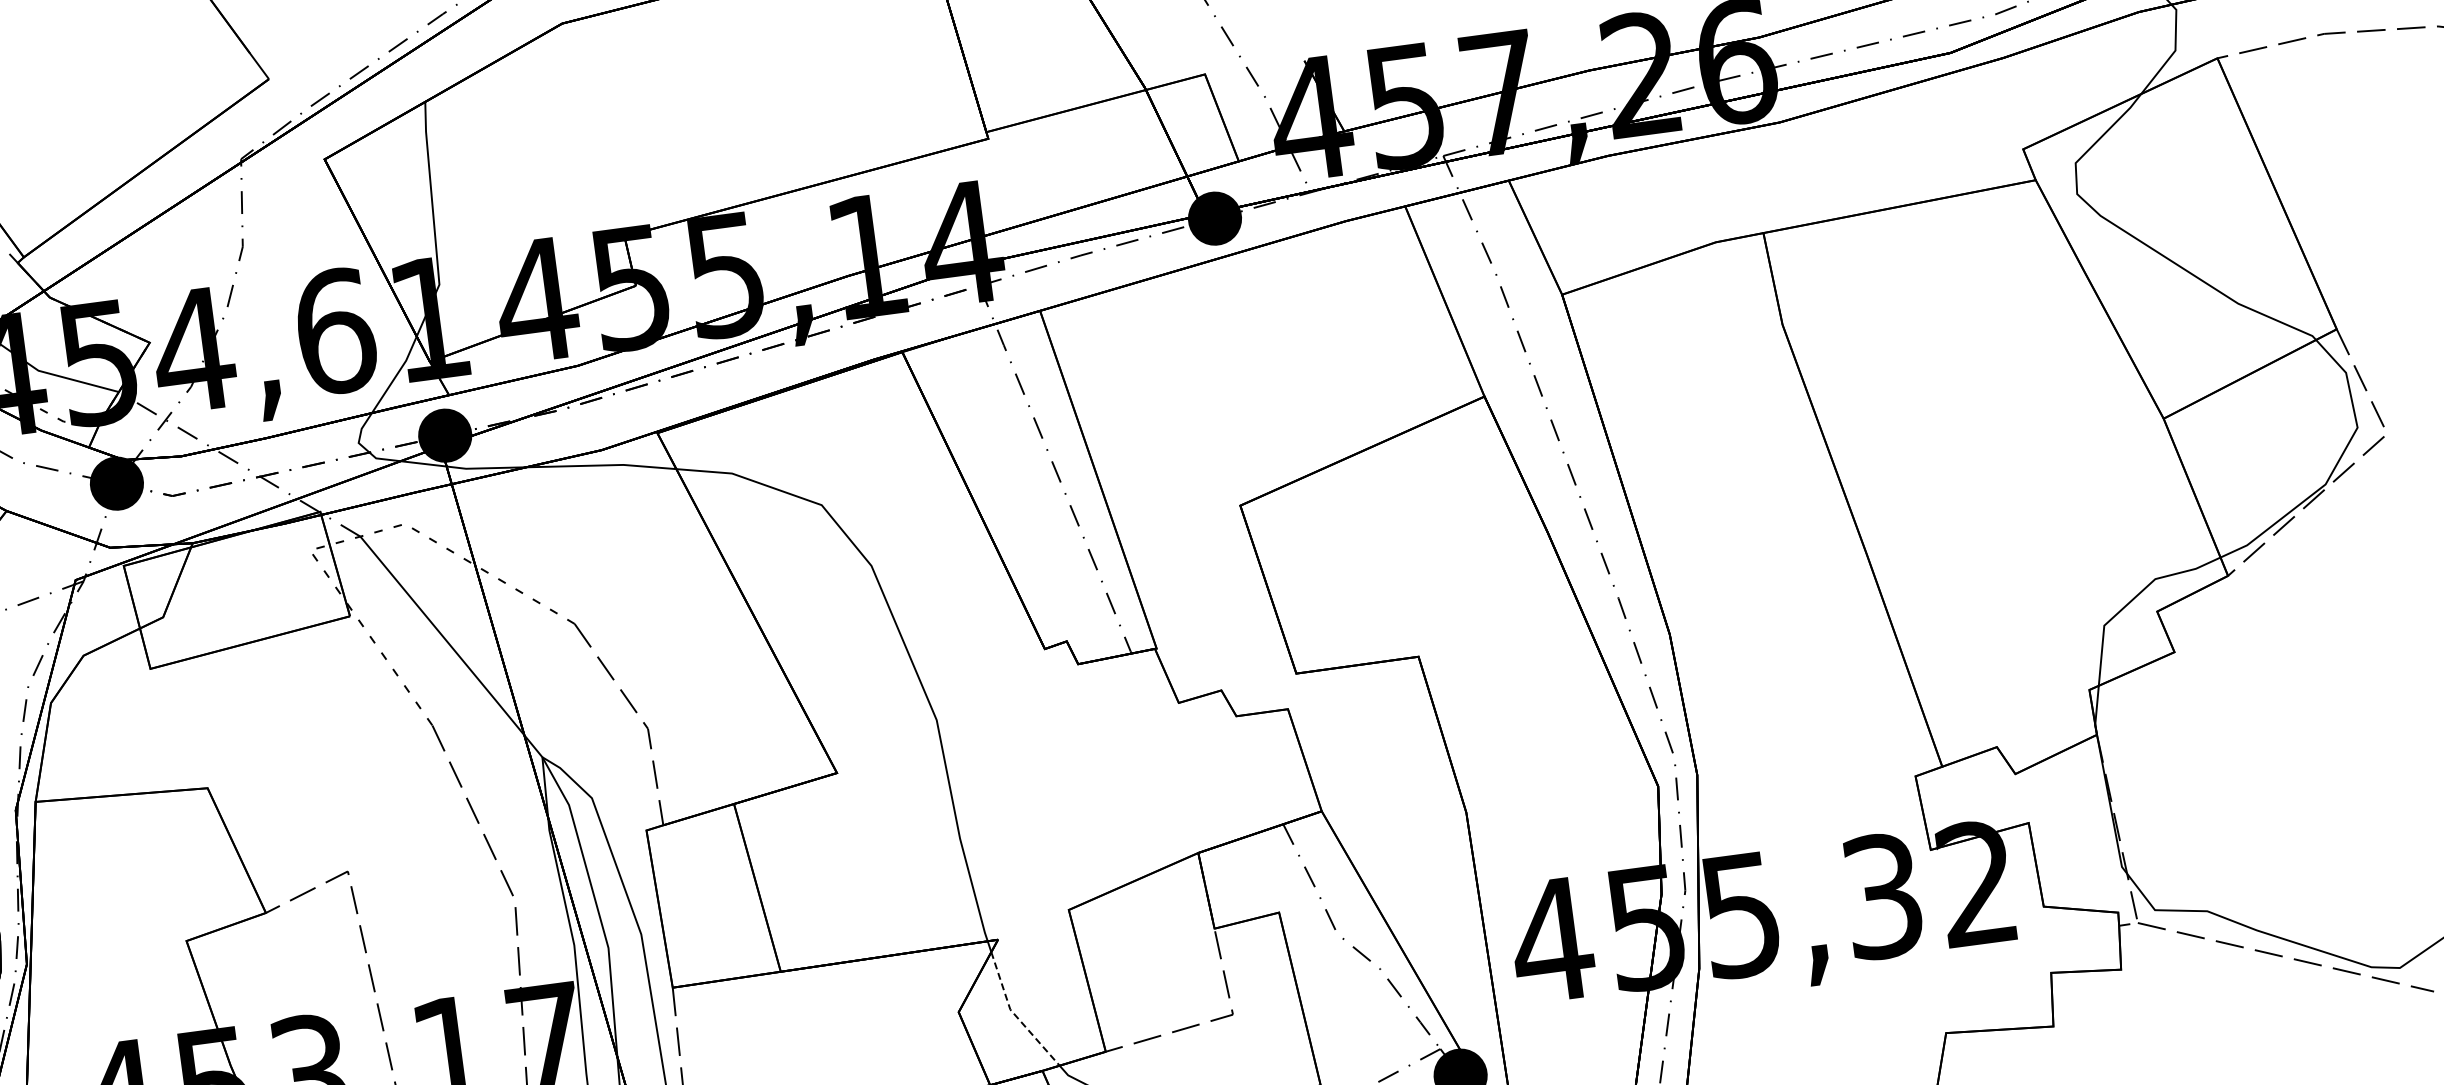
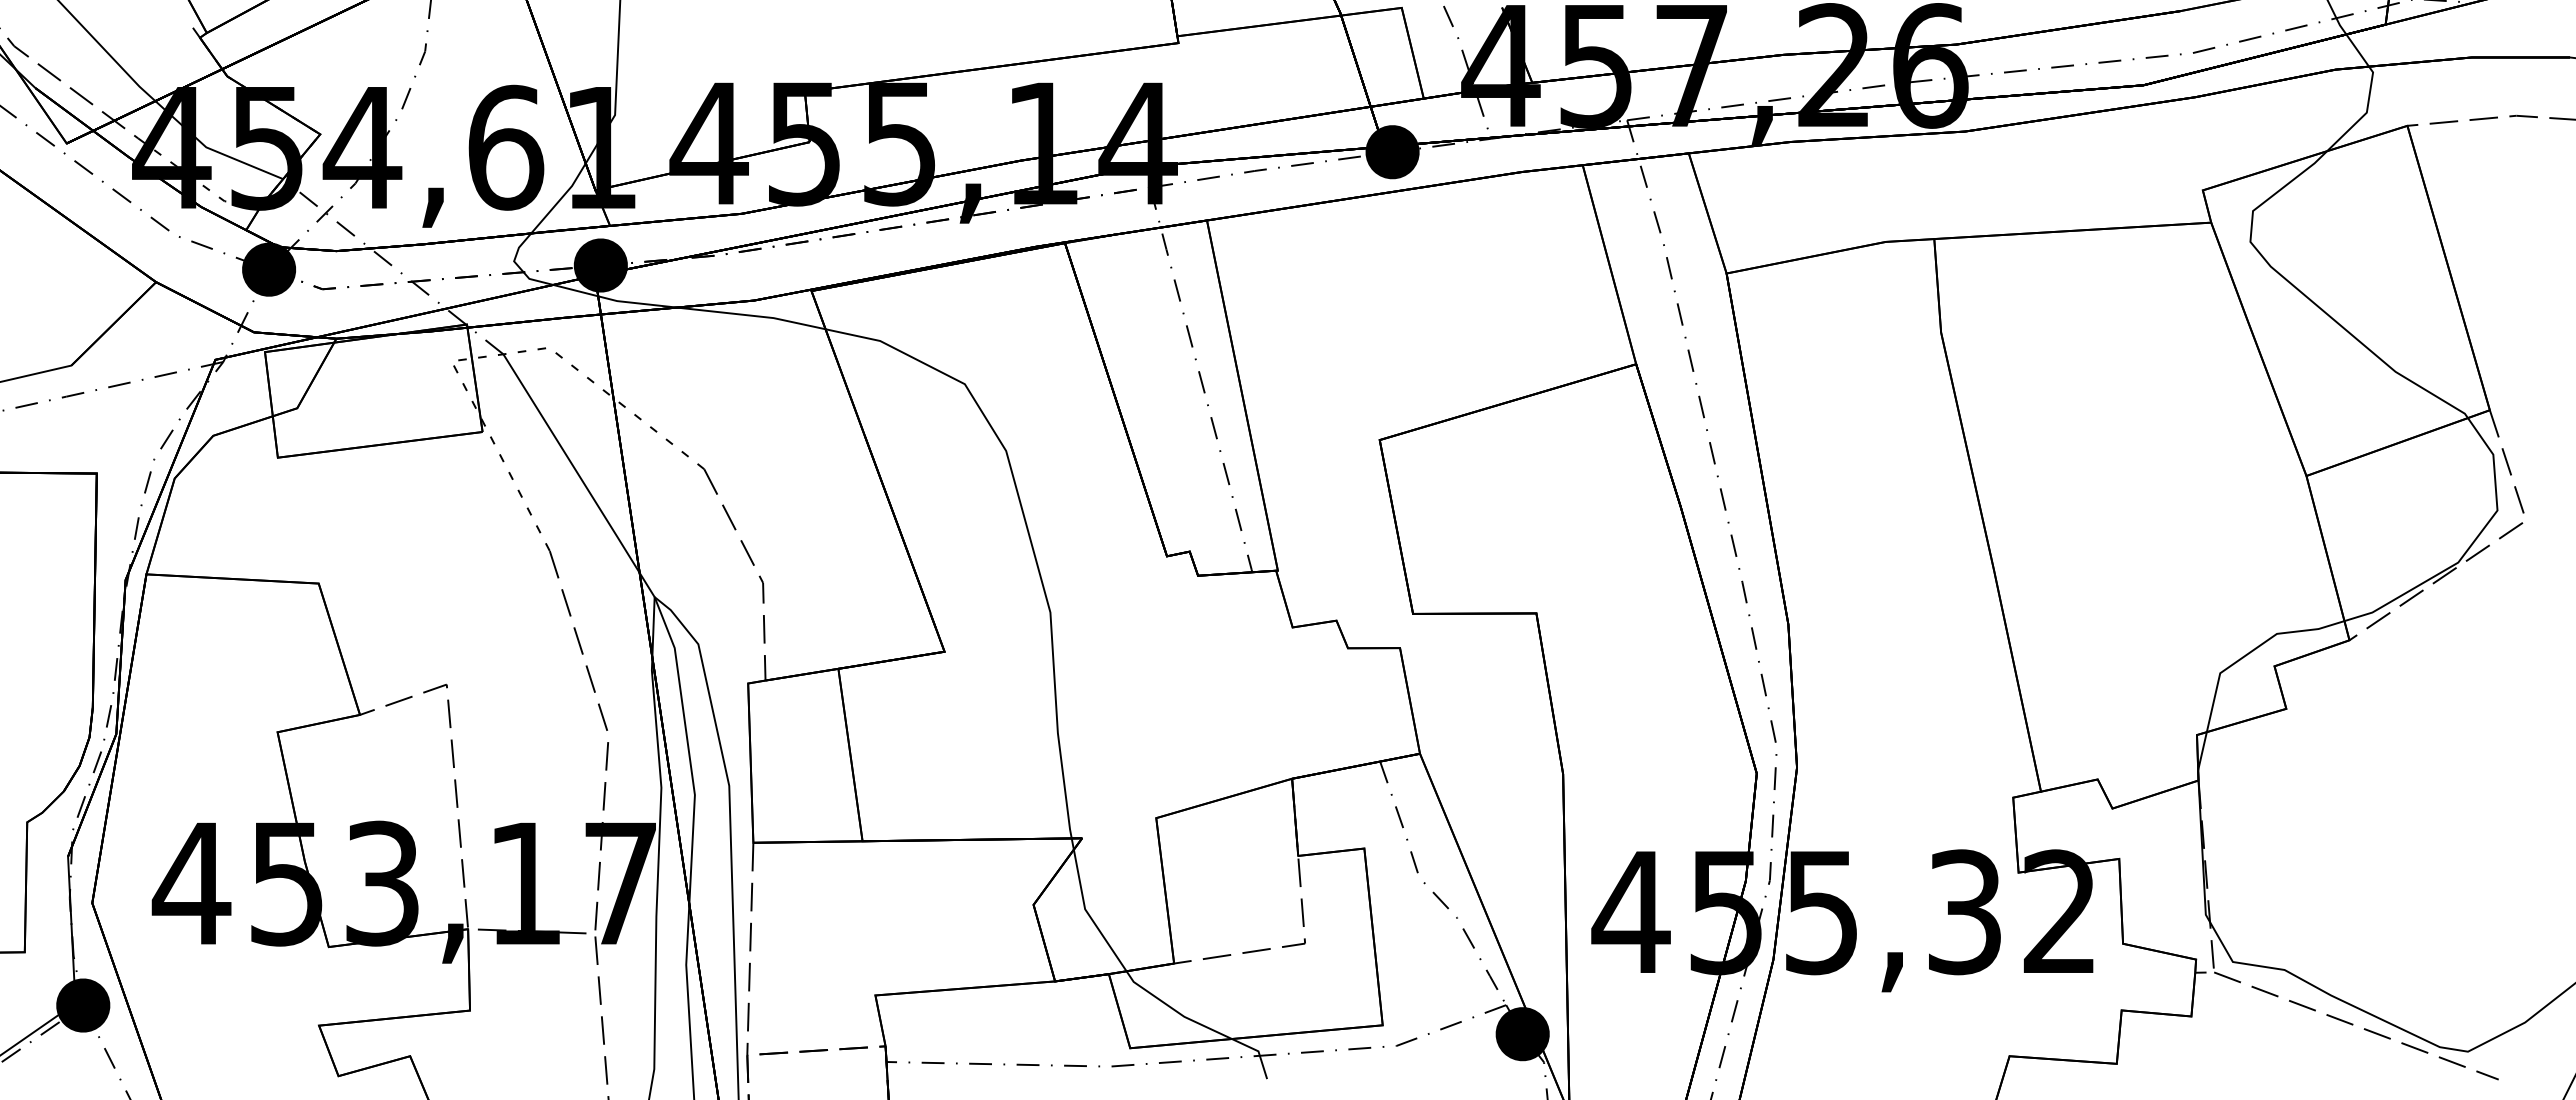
line: (1015, 1015) -> (1089, 915), dashed -> solid

